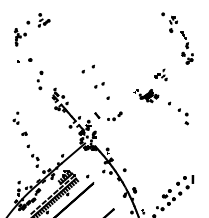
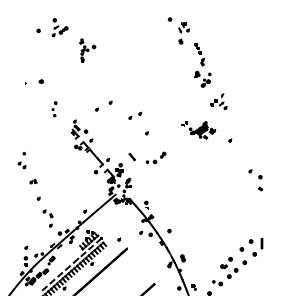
part: (20, 37) -> (87, 50), moved
part: (177, 38) -> (189, 52), moved
part: (87, 68) -> (102, 105), moved
part: (39, 80) -> (53, 109), size x0.6
part: (182, 116) -> (254, 179), moved

